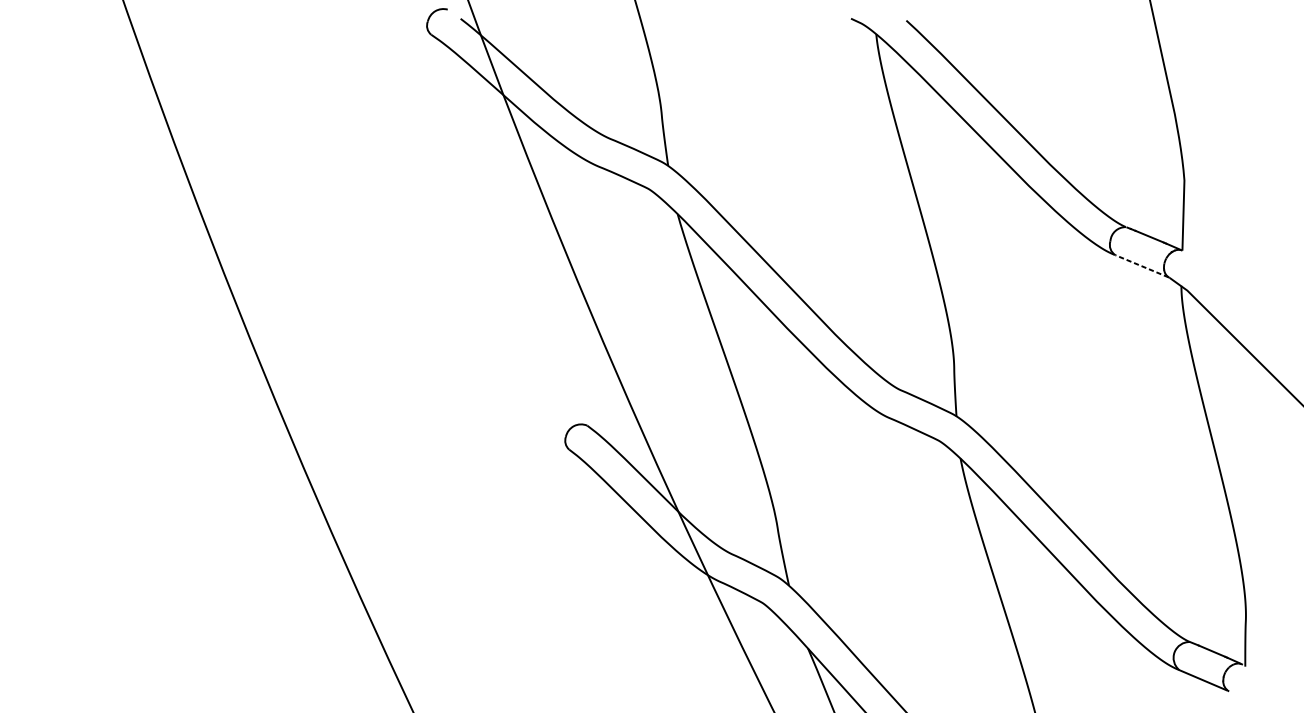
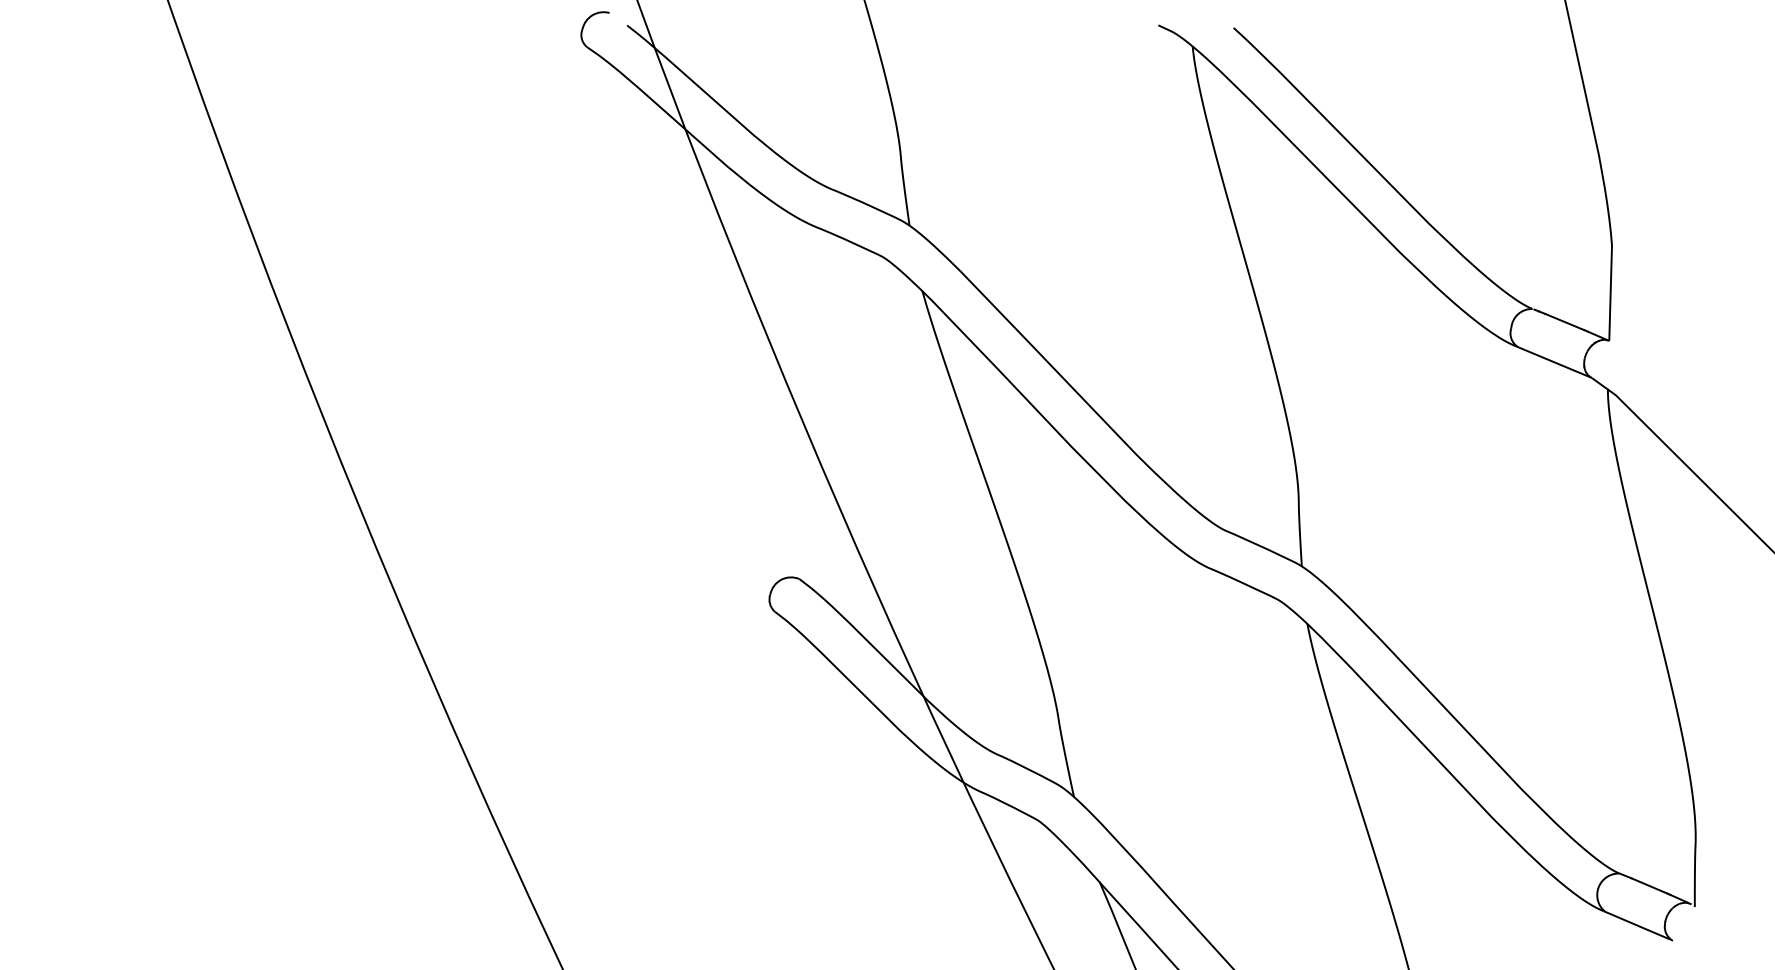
line: (1141, 266) -> (1553, 362), dashed -> solid

